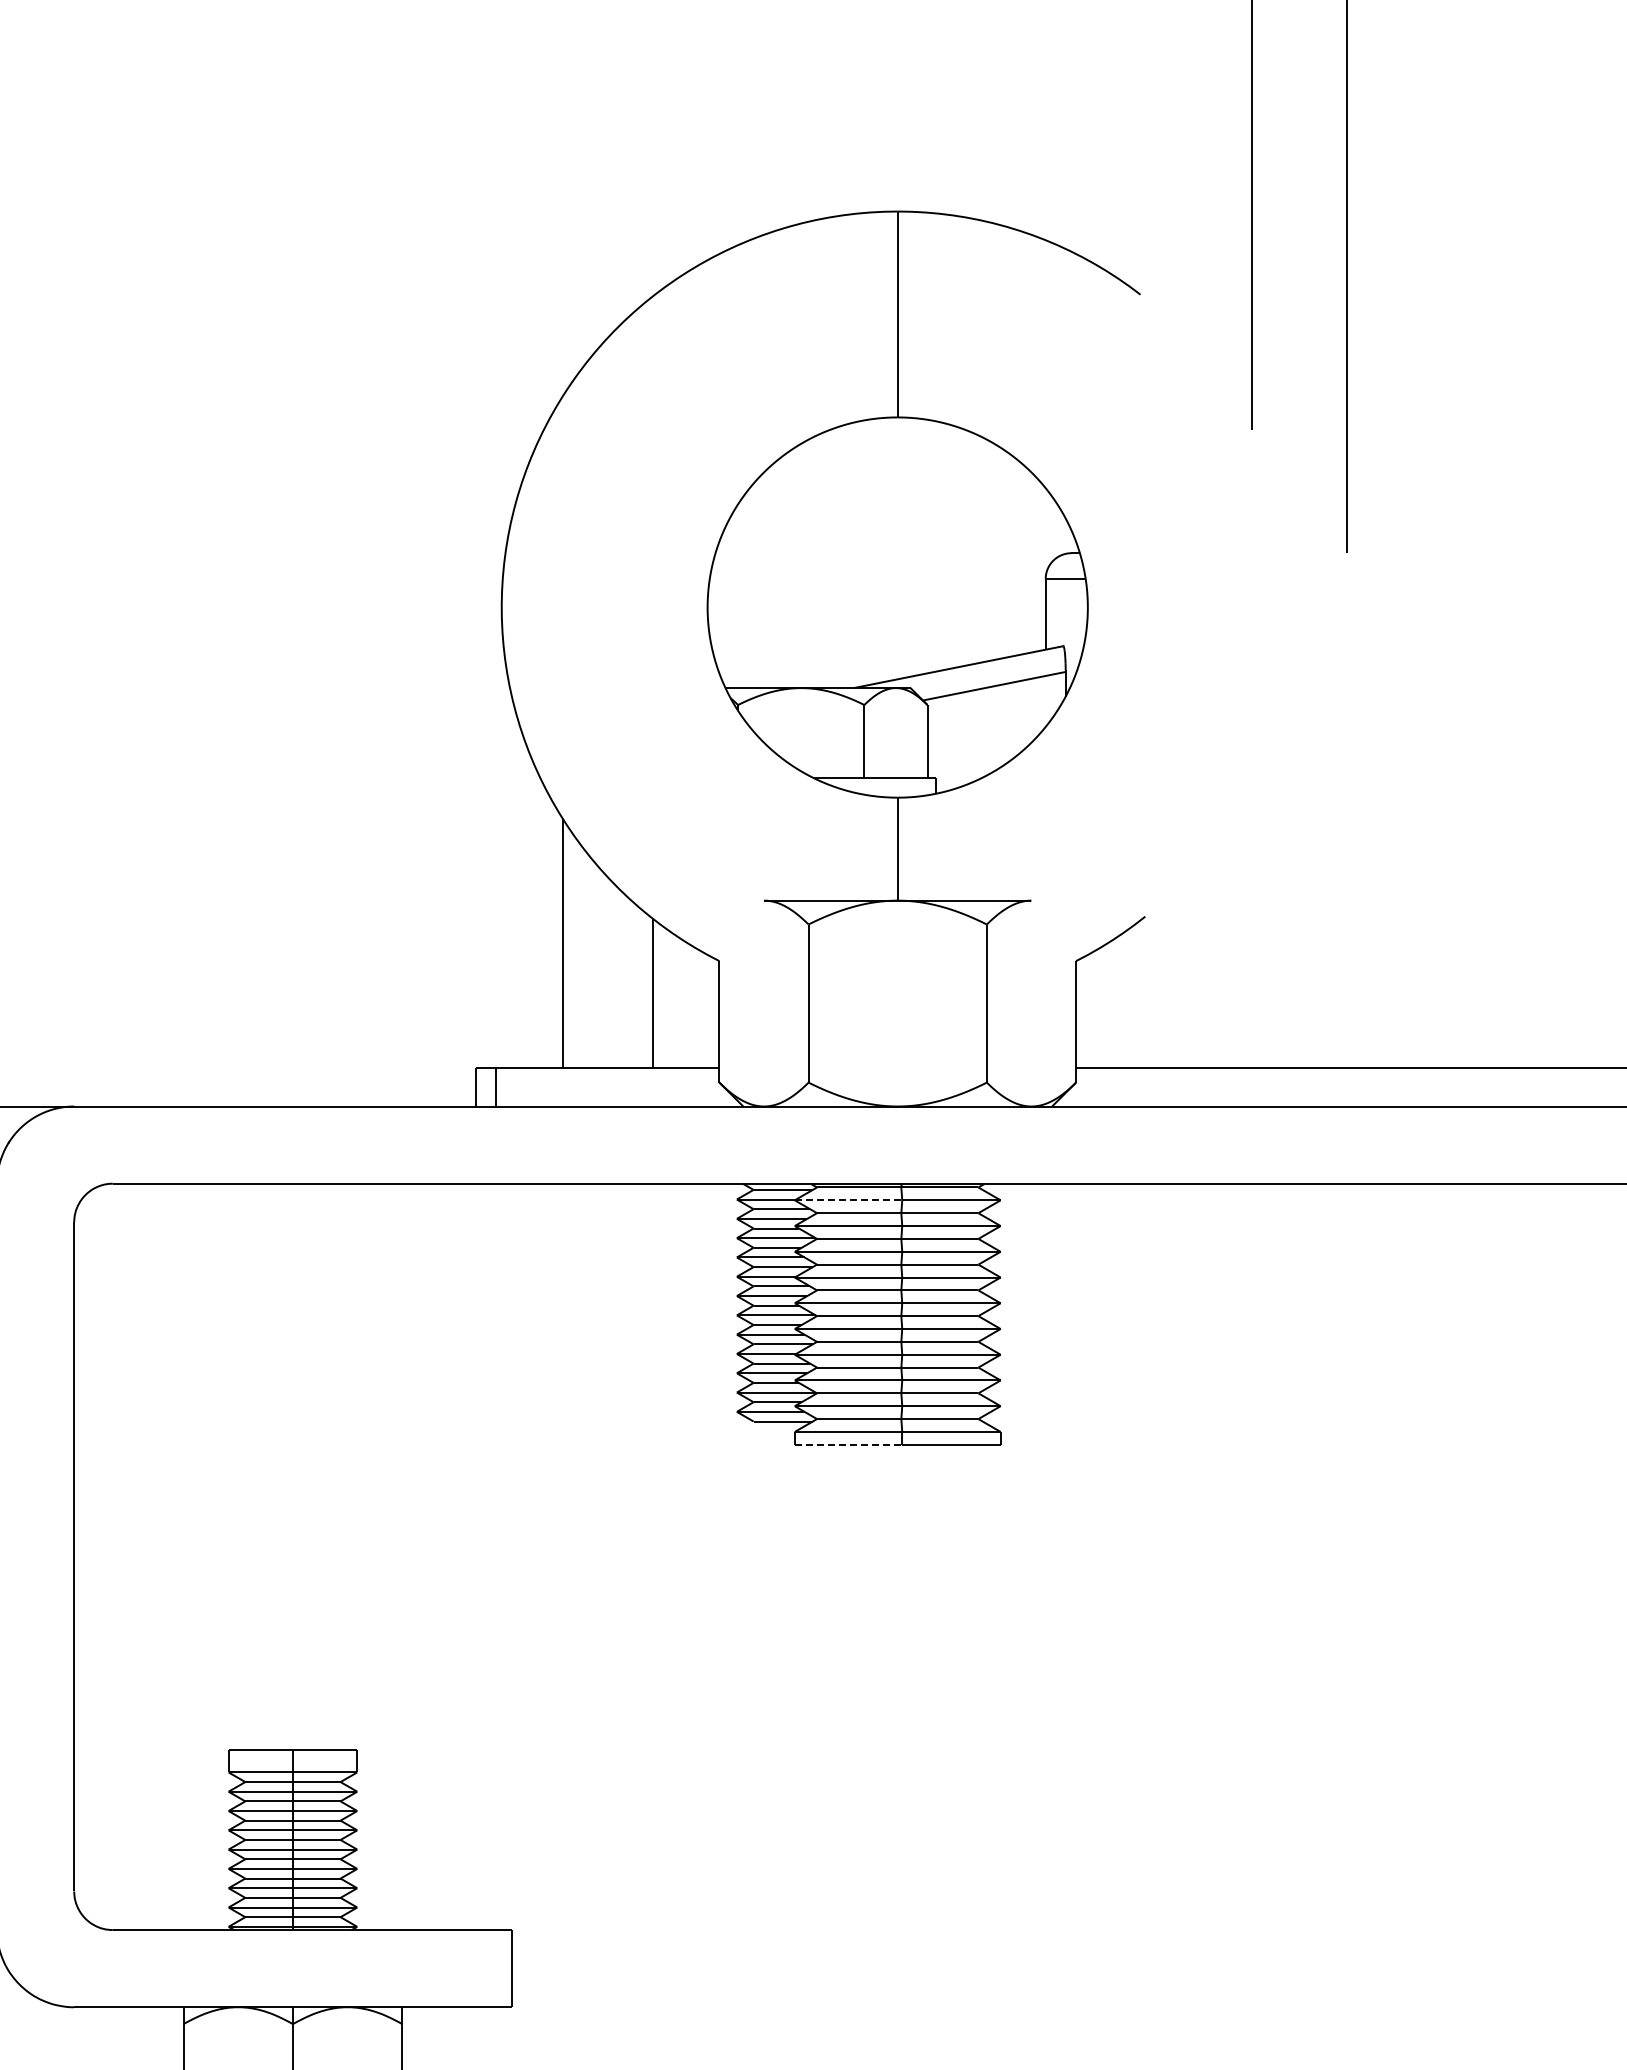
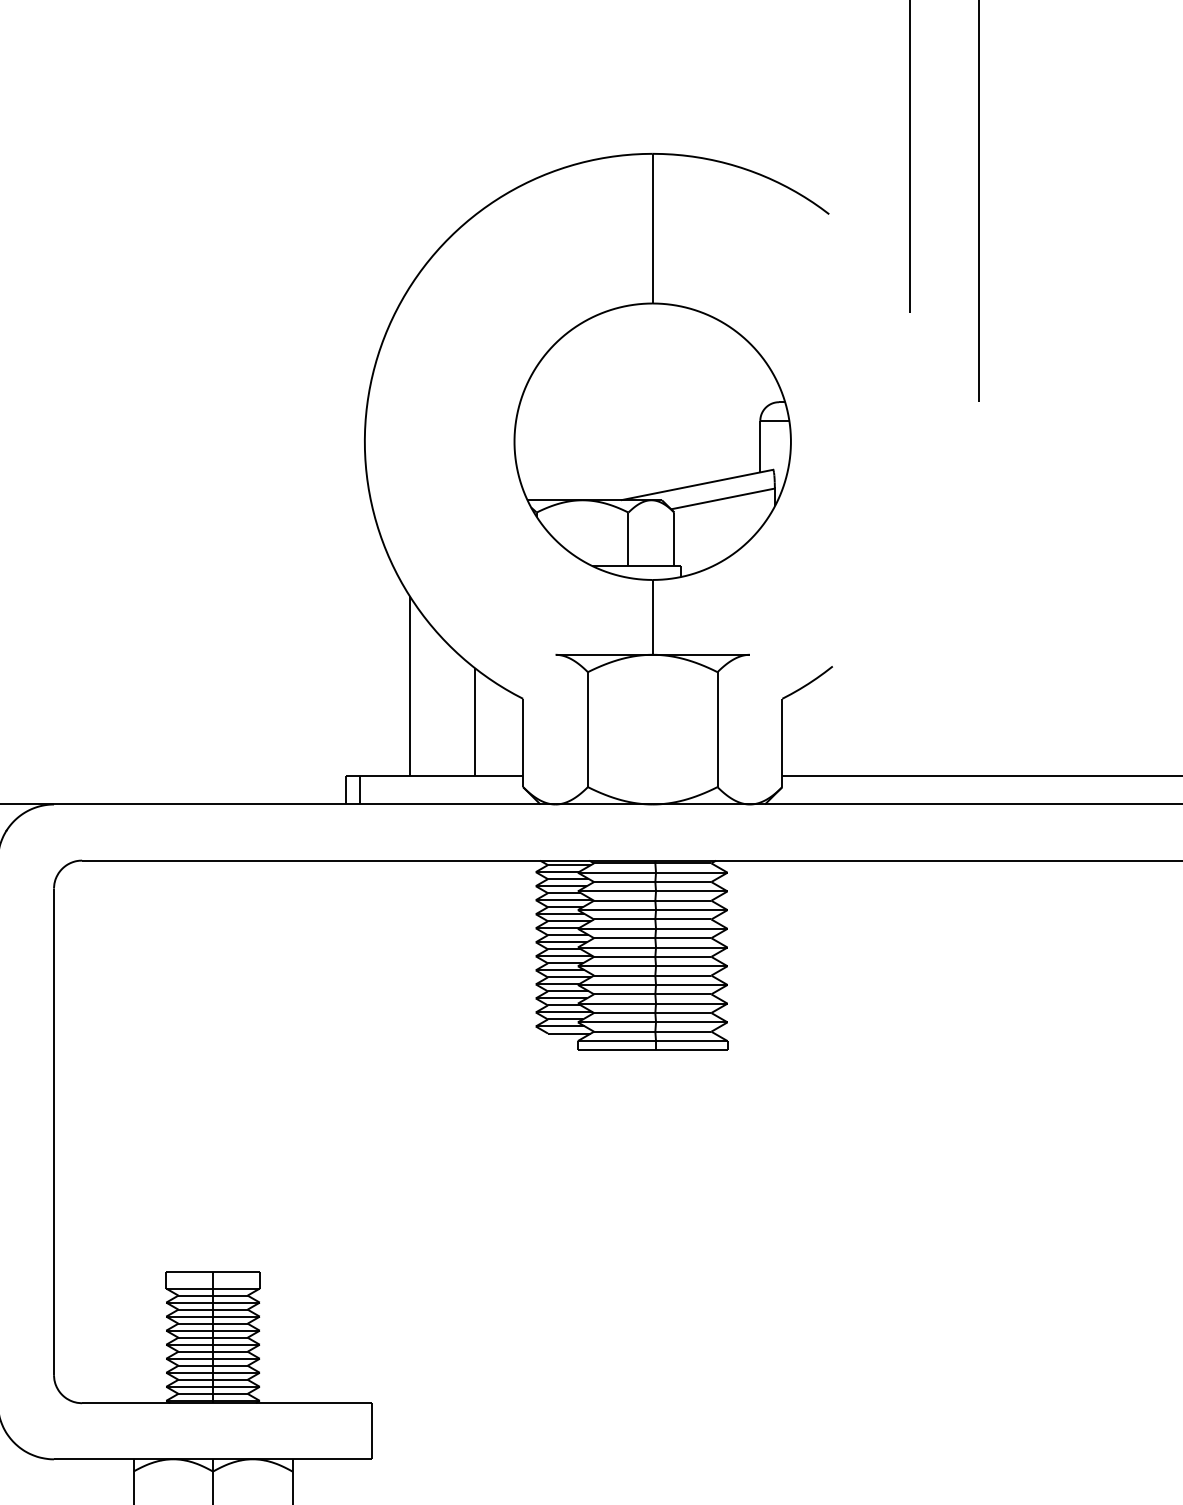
line: (848, 1200) -> (616, 872), dashed -> solid
line: (848, 1444) -> (616, 1050), dashed -> solid

